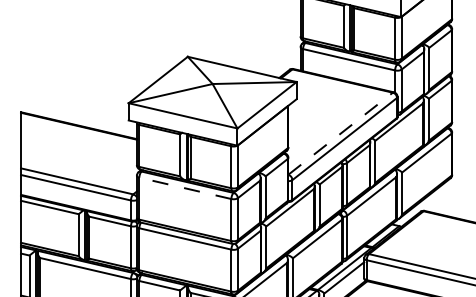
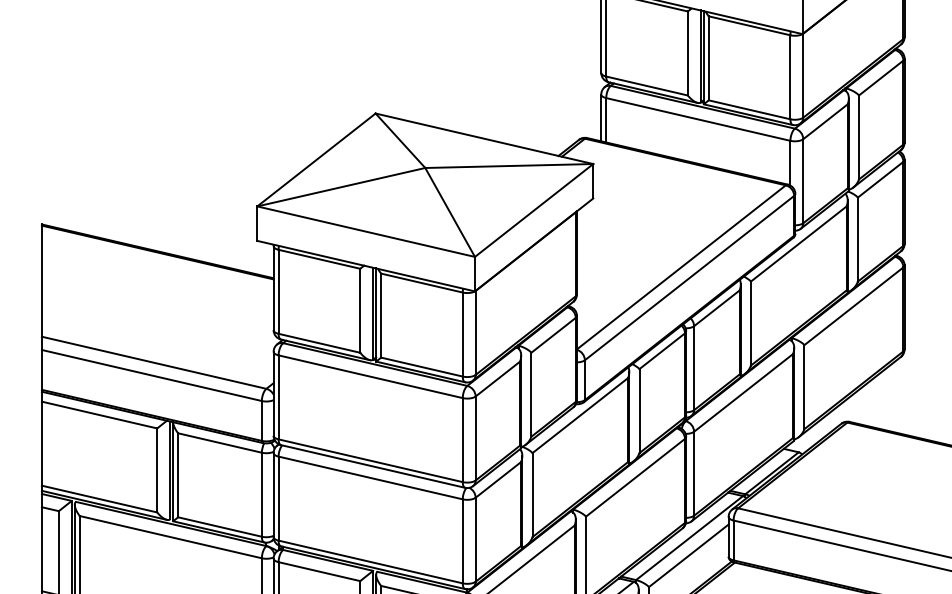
line: (341, 133) -> (683, 266), dashed -> solid
line: (184, 188) -> (368, 377), dashed -> solid

